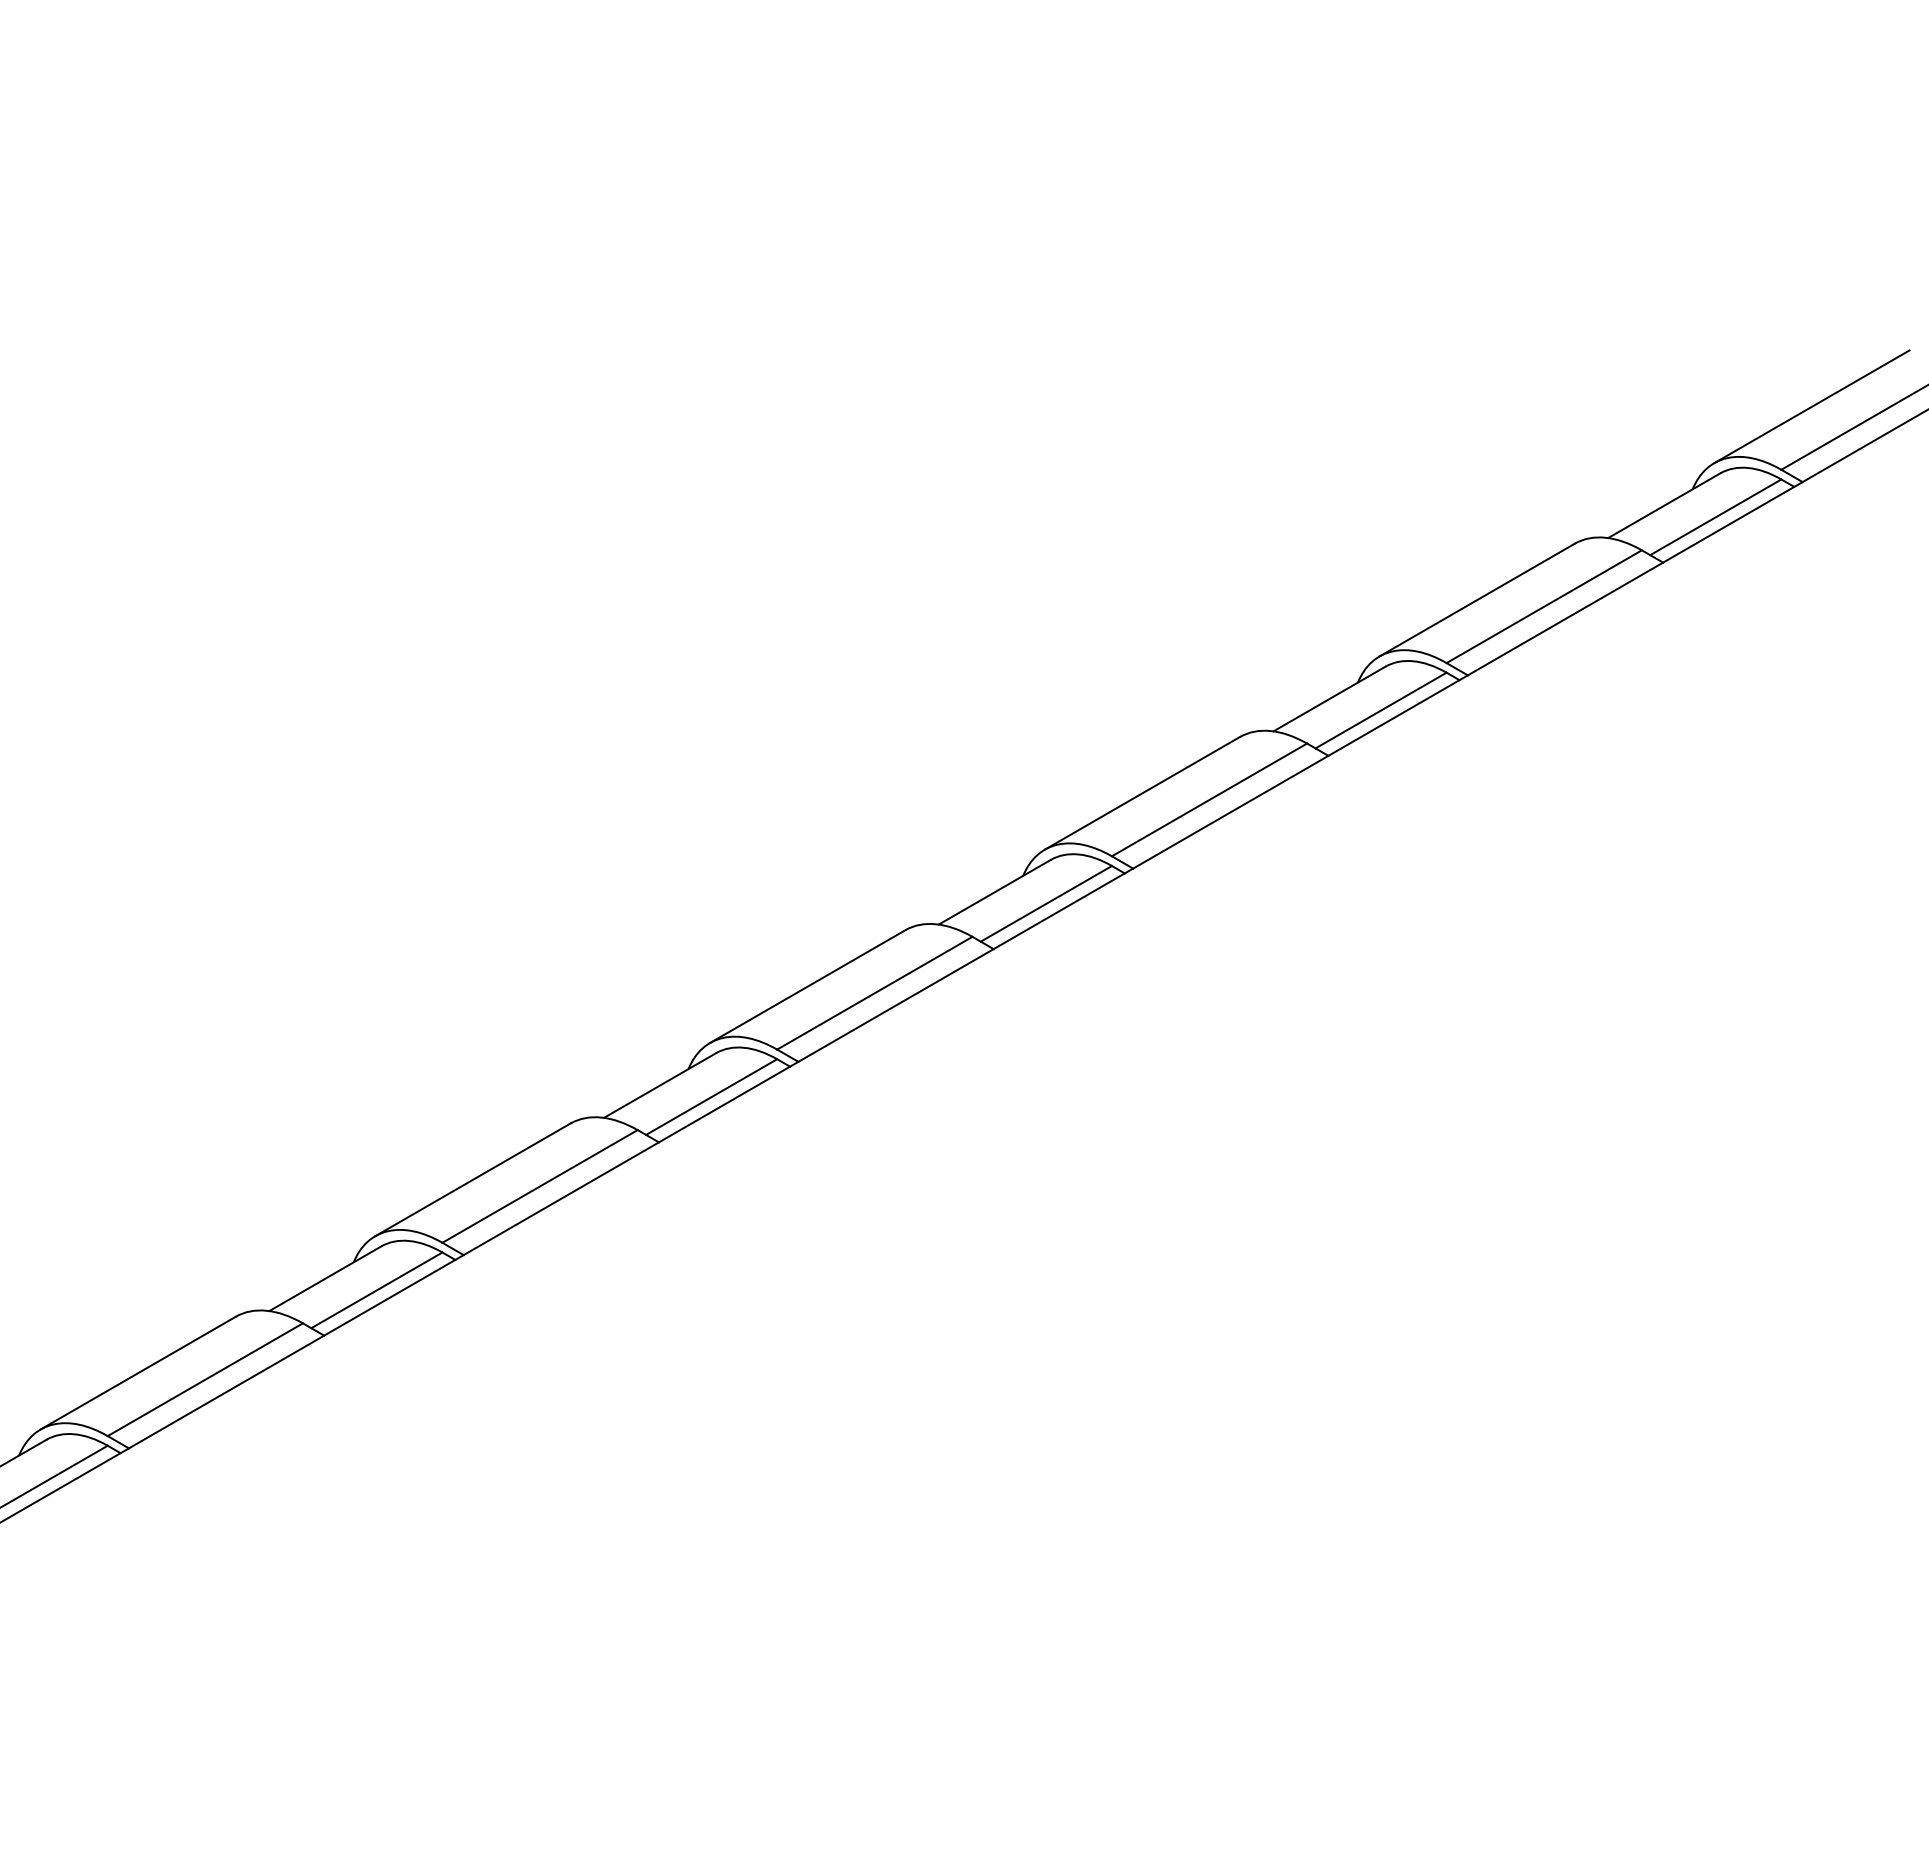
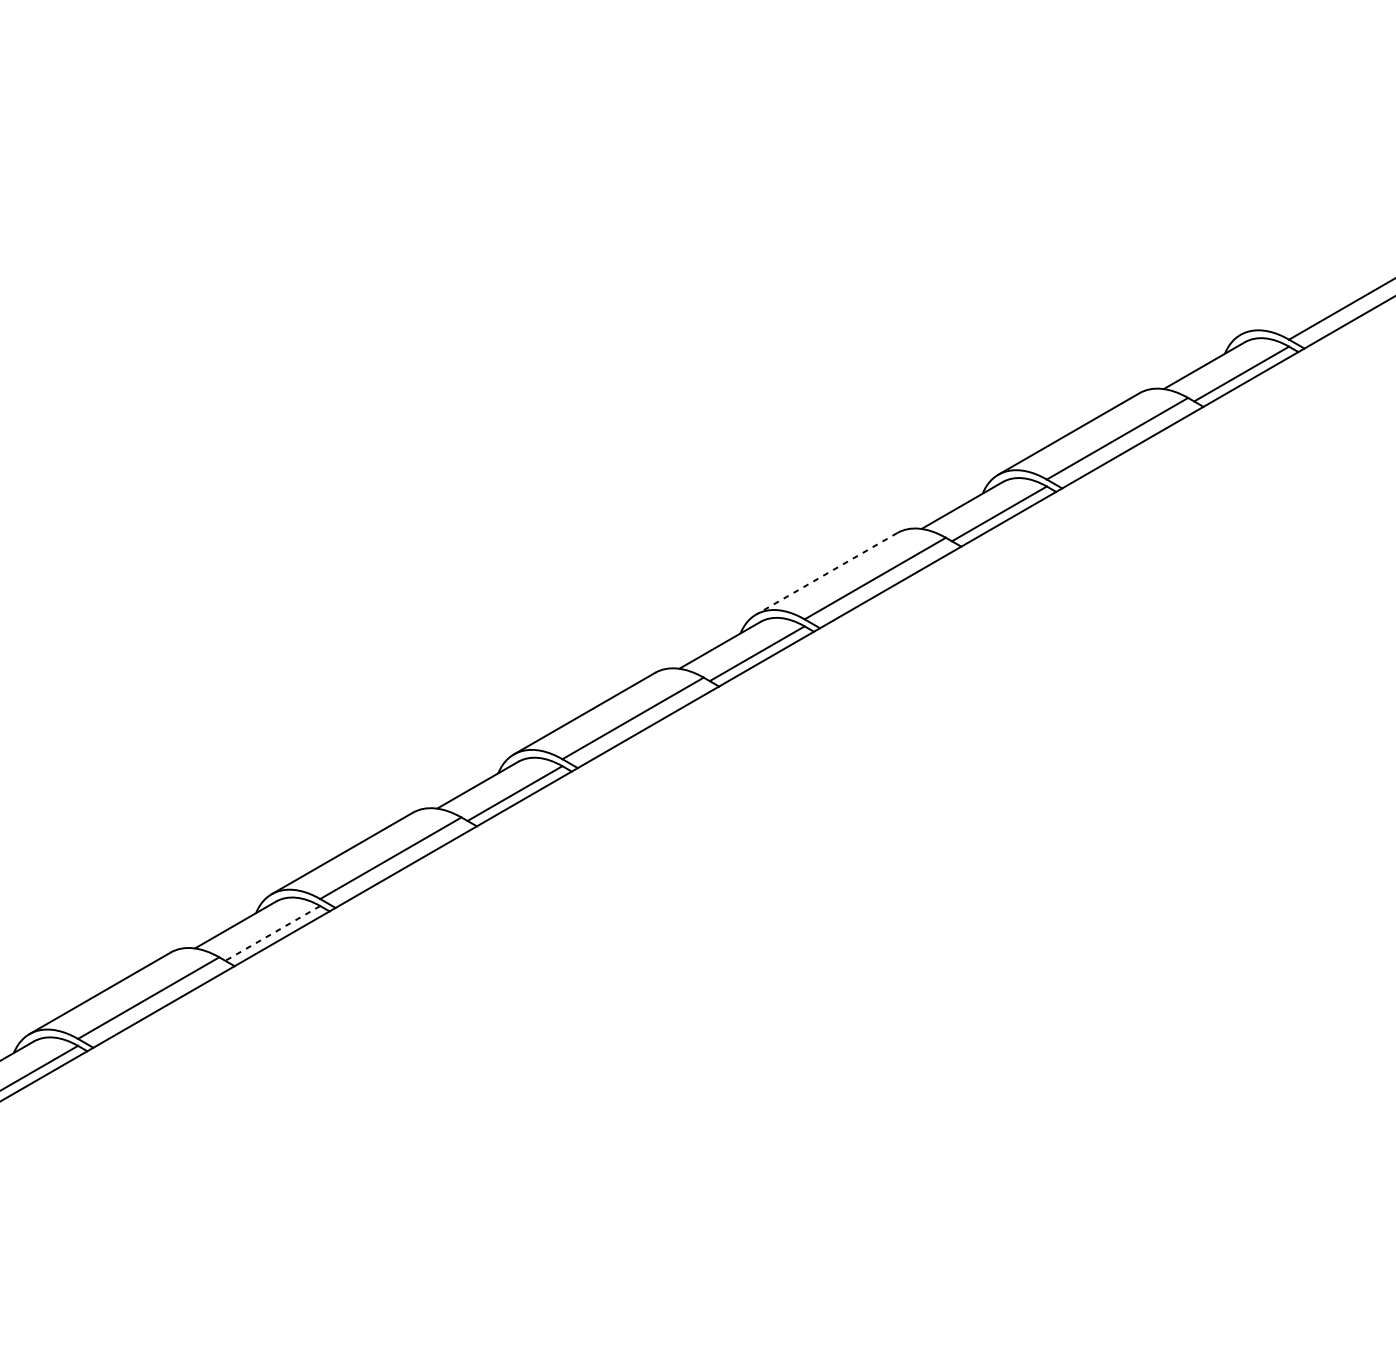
line: (1811, 406) -> (1310, 293), removed
line: (1142, 793) -> (826, 573), solid -> dashed
line: (376, 1290) -> (272, 933), solid -> dashed

